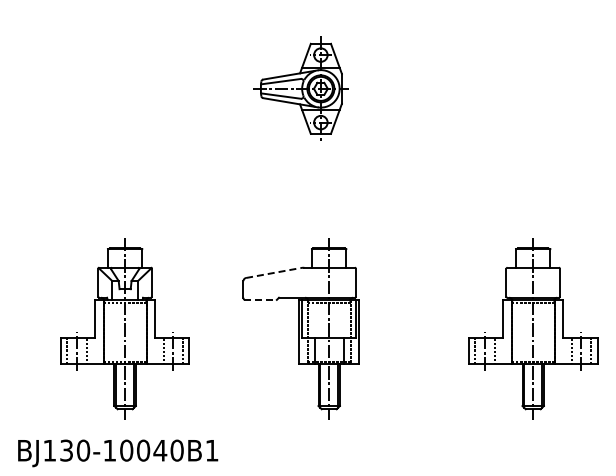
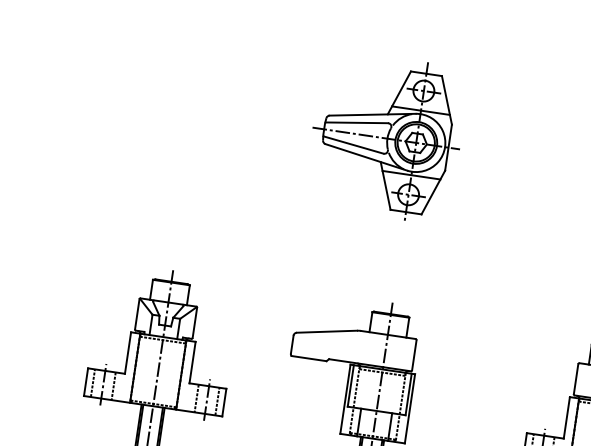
part: (301, 87) -> (386, 136), size x1.43
line: (273, 273) -> (327, 332), dashed -> solid
line: (261, 299) -> (310, 358), dashed -> solid

